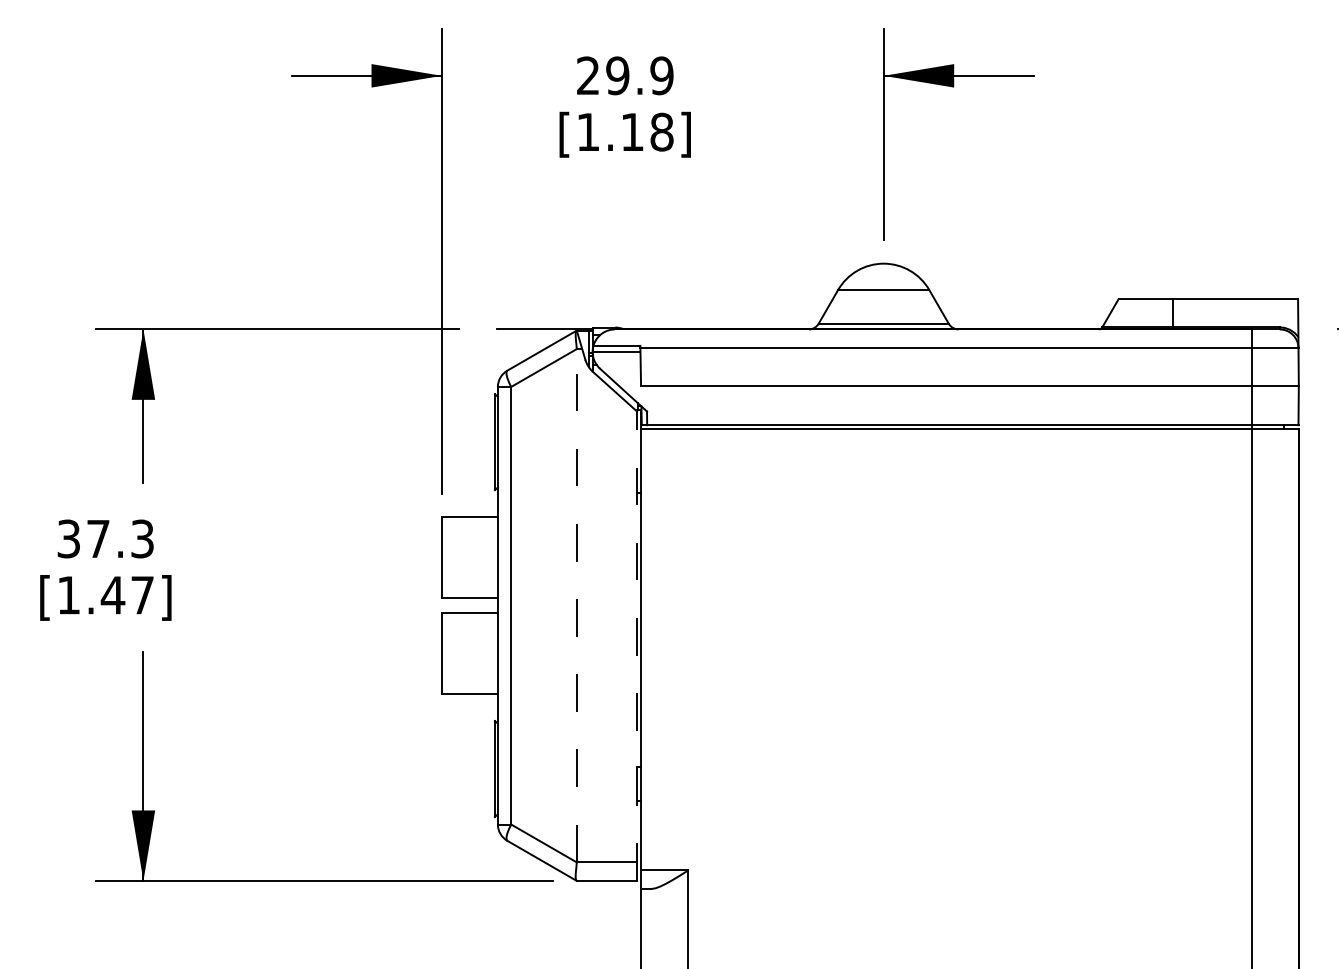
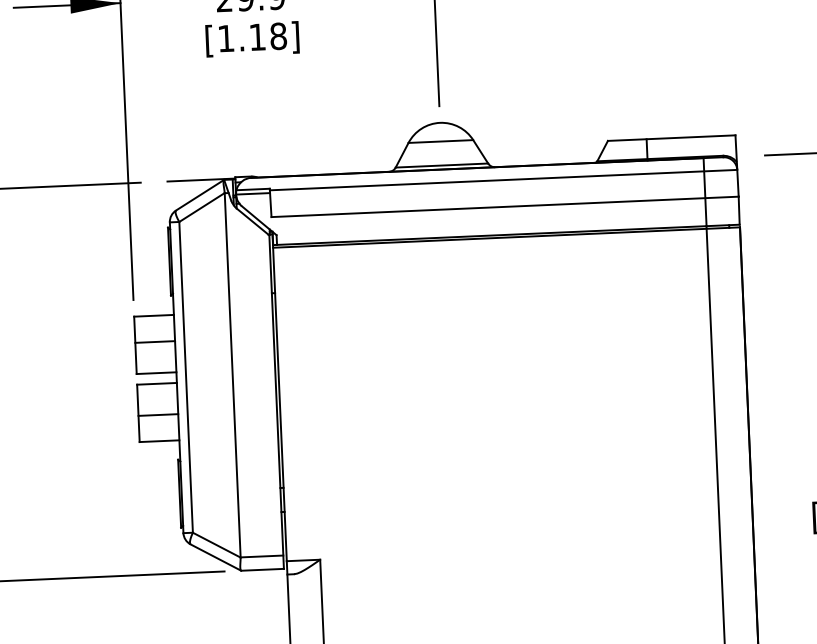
line: (469, 554) -> (154, 342), added
line: (576, 605) -> (232, 375), dashed -> solid
line: (636, 646) -> (276, 402), dashed -> solid
line: (469, 656) -> (158, 414), added

